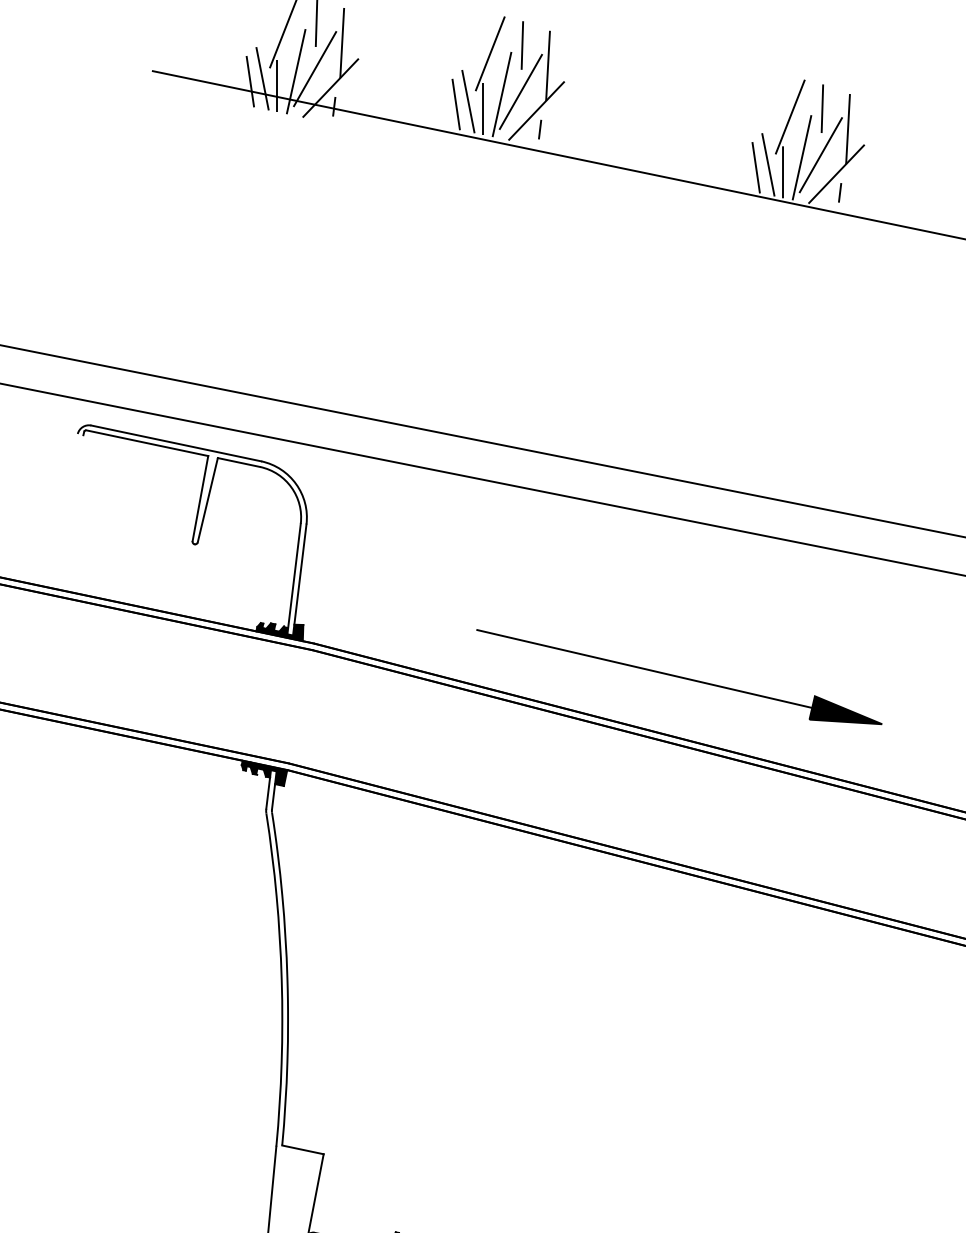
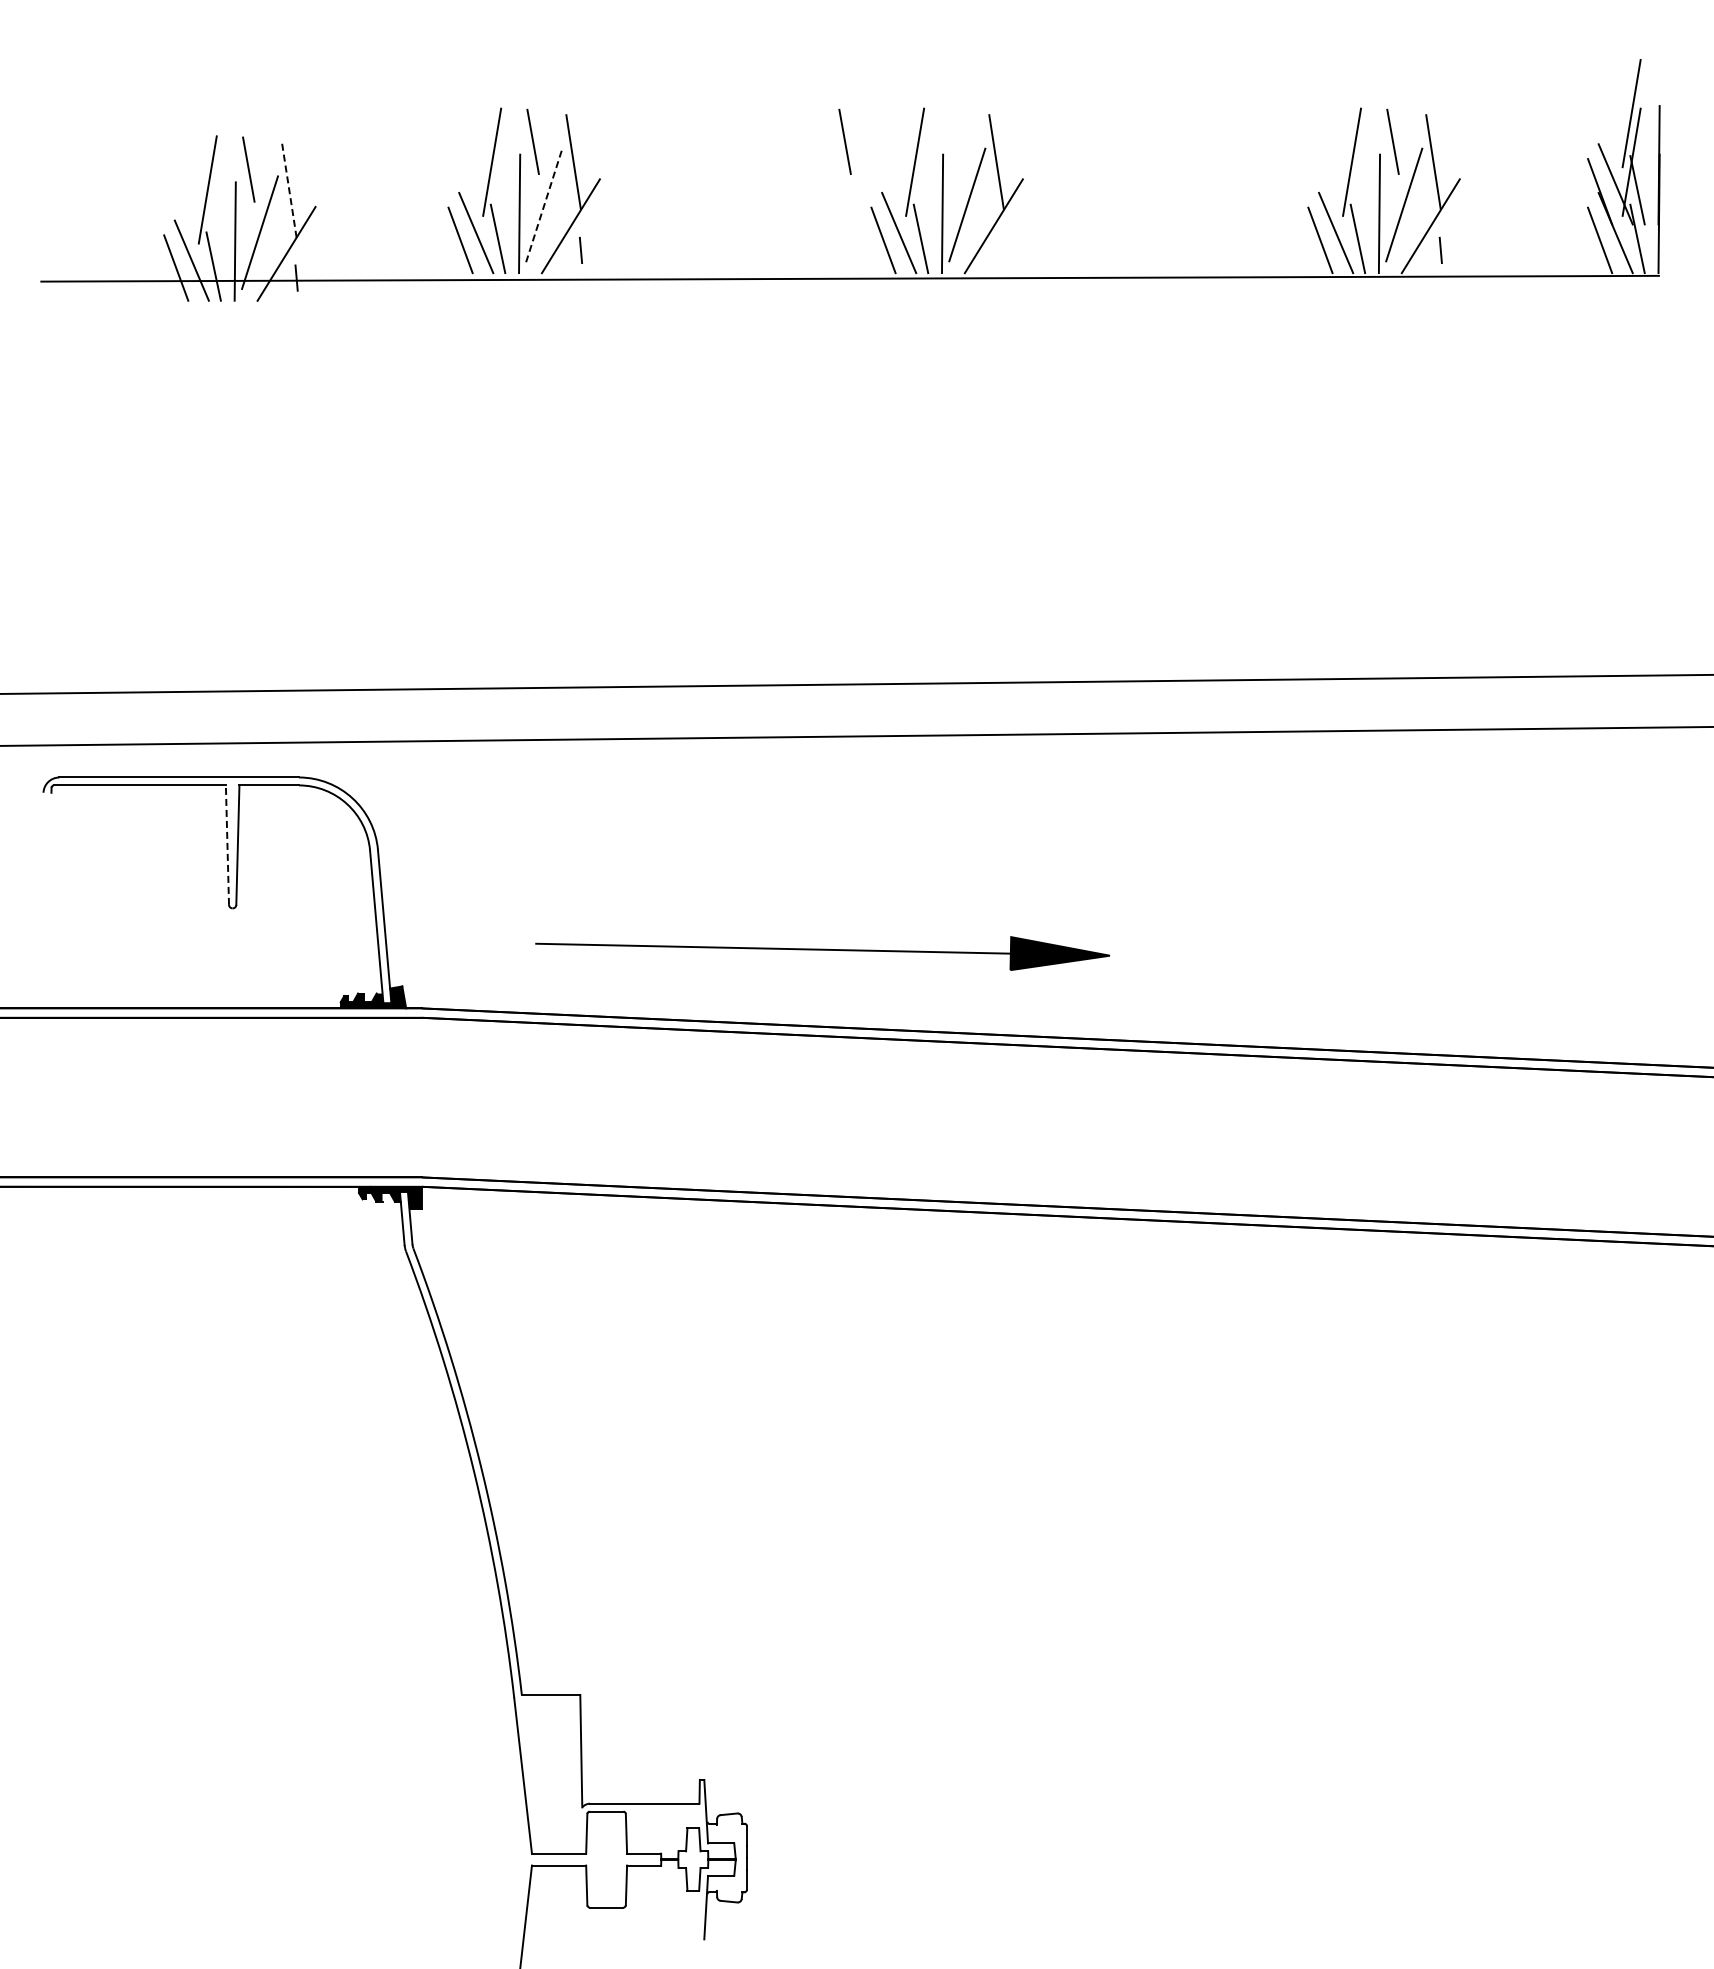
line: (342, 42) -> (289, 189), solid -> dashed
line: (521, 91) -> (544, 204), solid -> dashed
line: (822, 108) -> (844, 141), moved
line: (839, 192) -> (1003, 249), removed
line: (200, 498) -> (227, 845), solid -> dashed
part: (678, 679) -> (822, 953), moved

